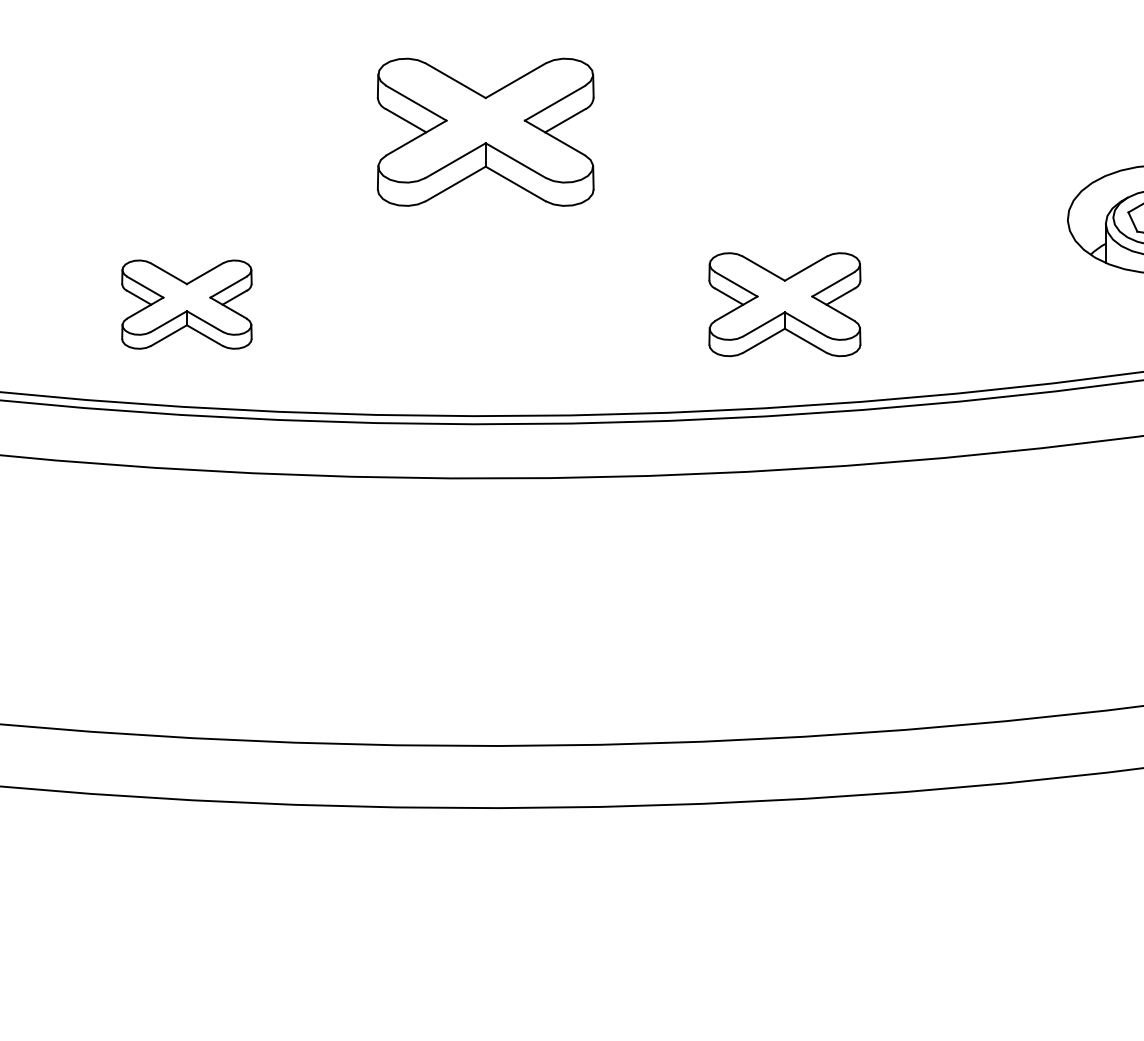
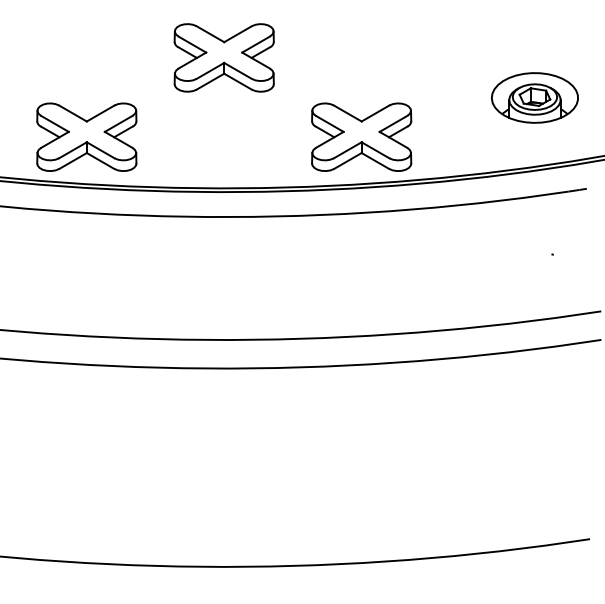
part: (186, 303) -> (86, 136), size x1.67
part: (784, 303) -> (361, 136), size x1.43

